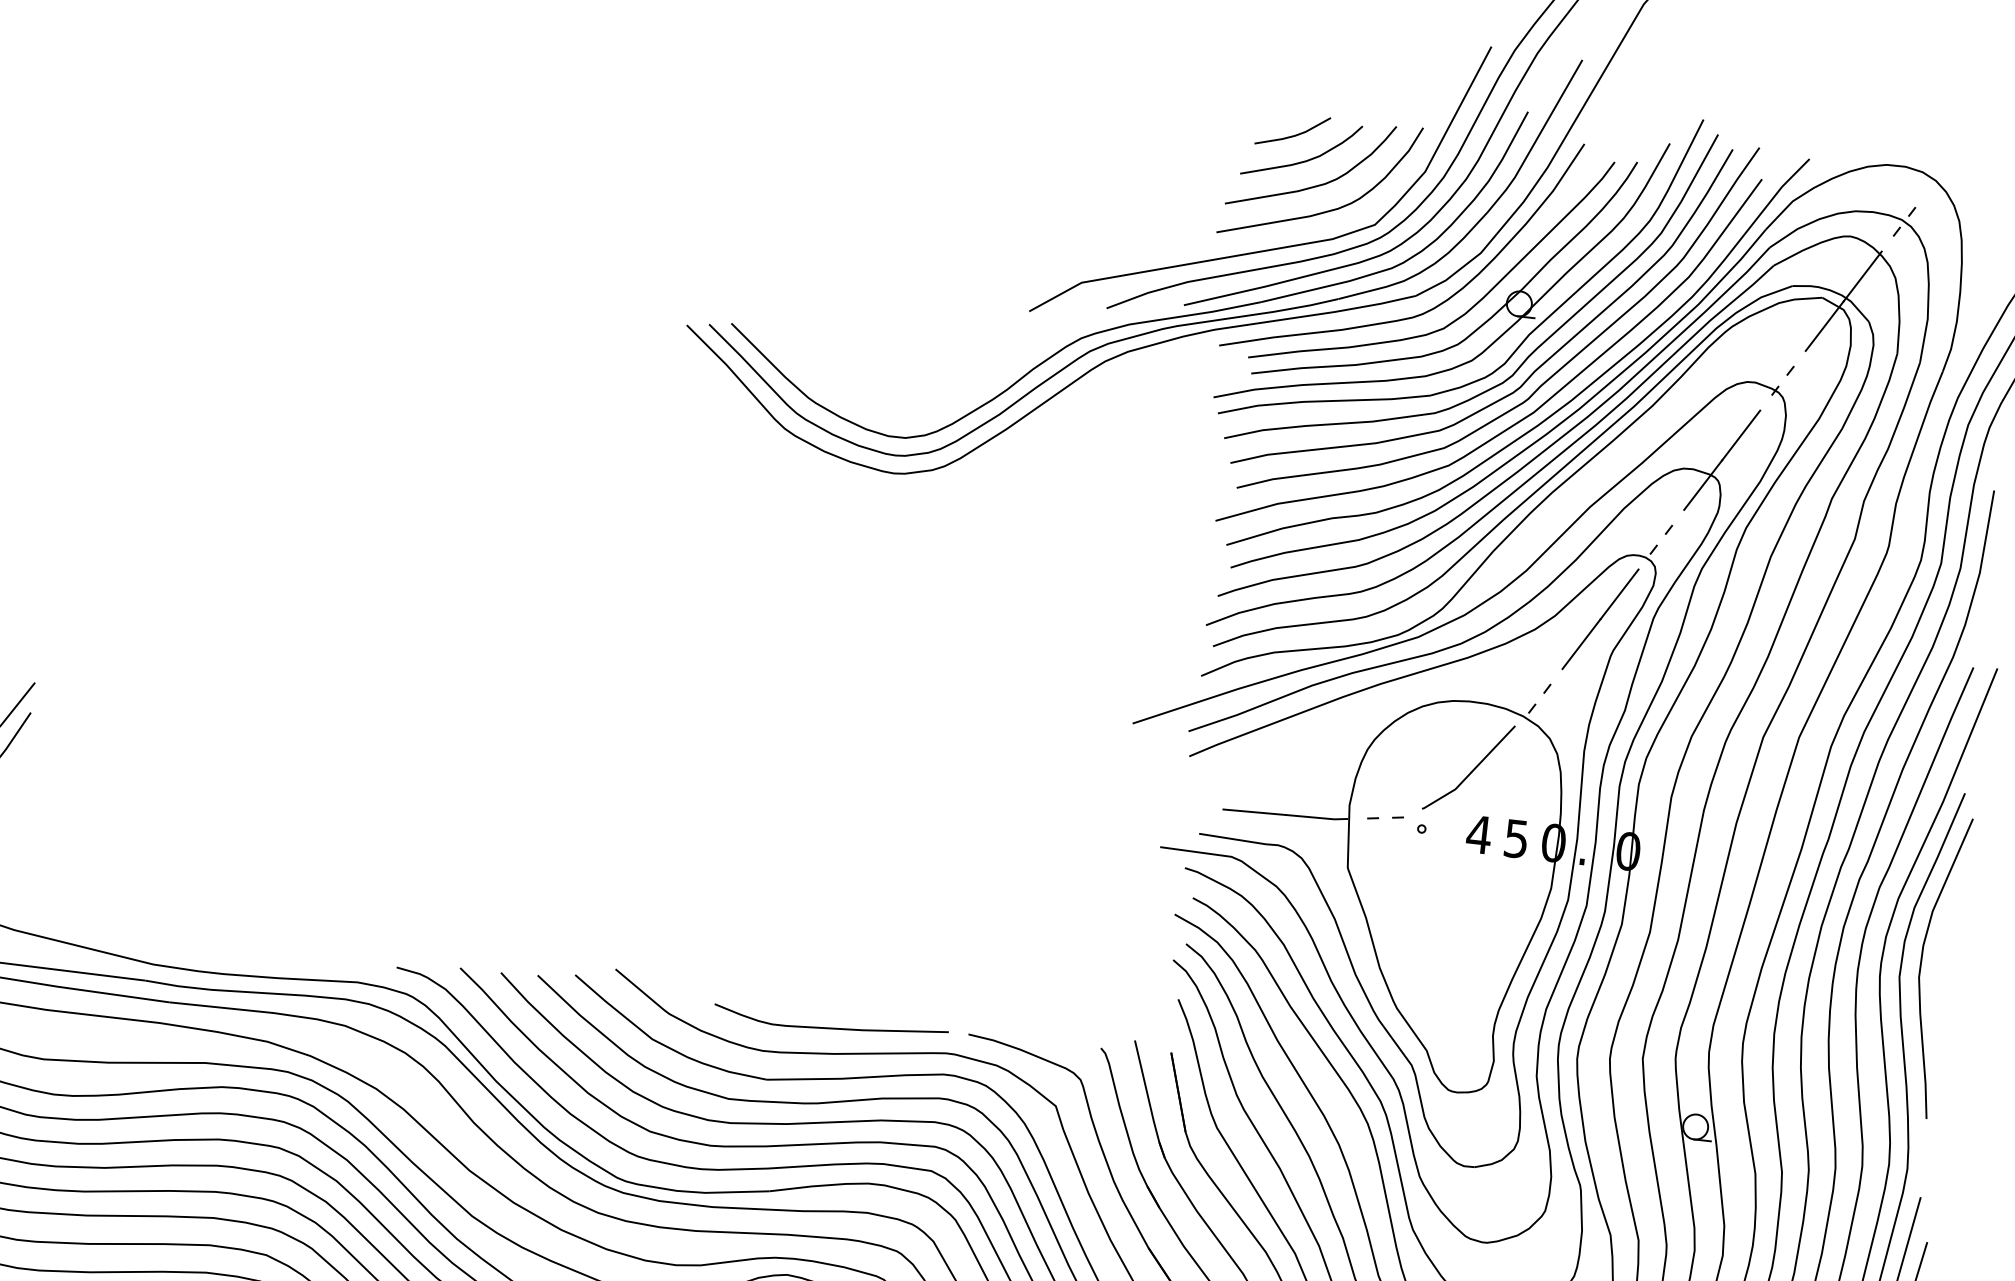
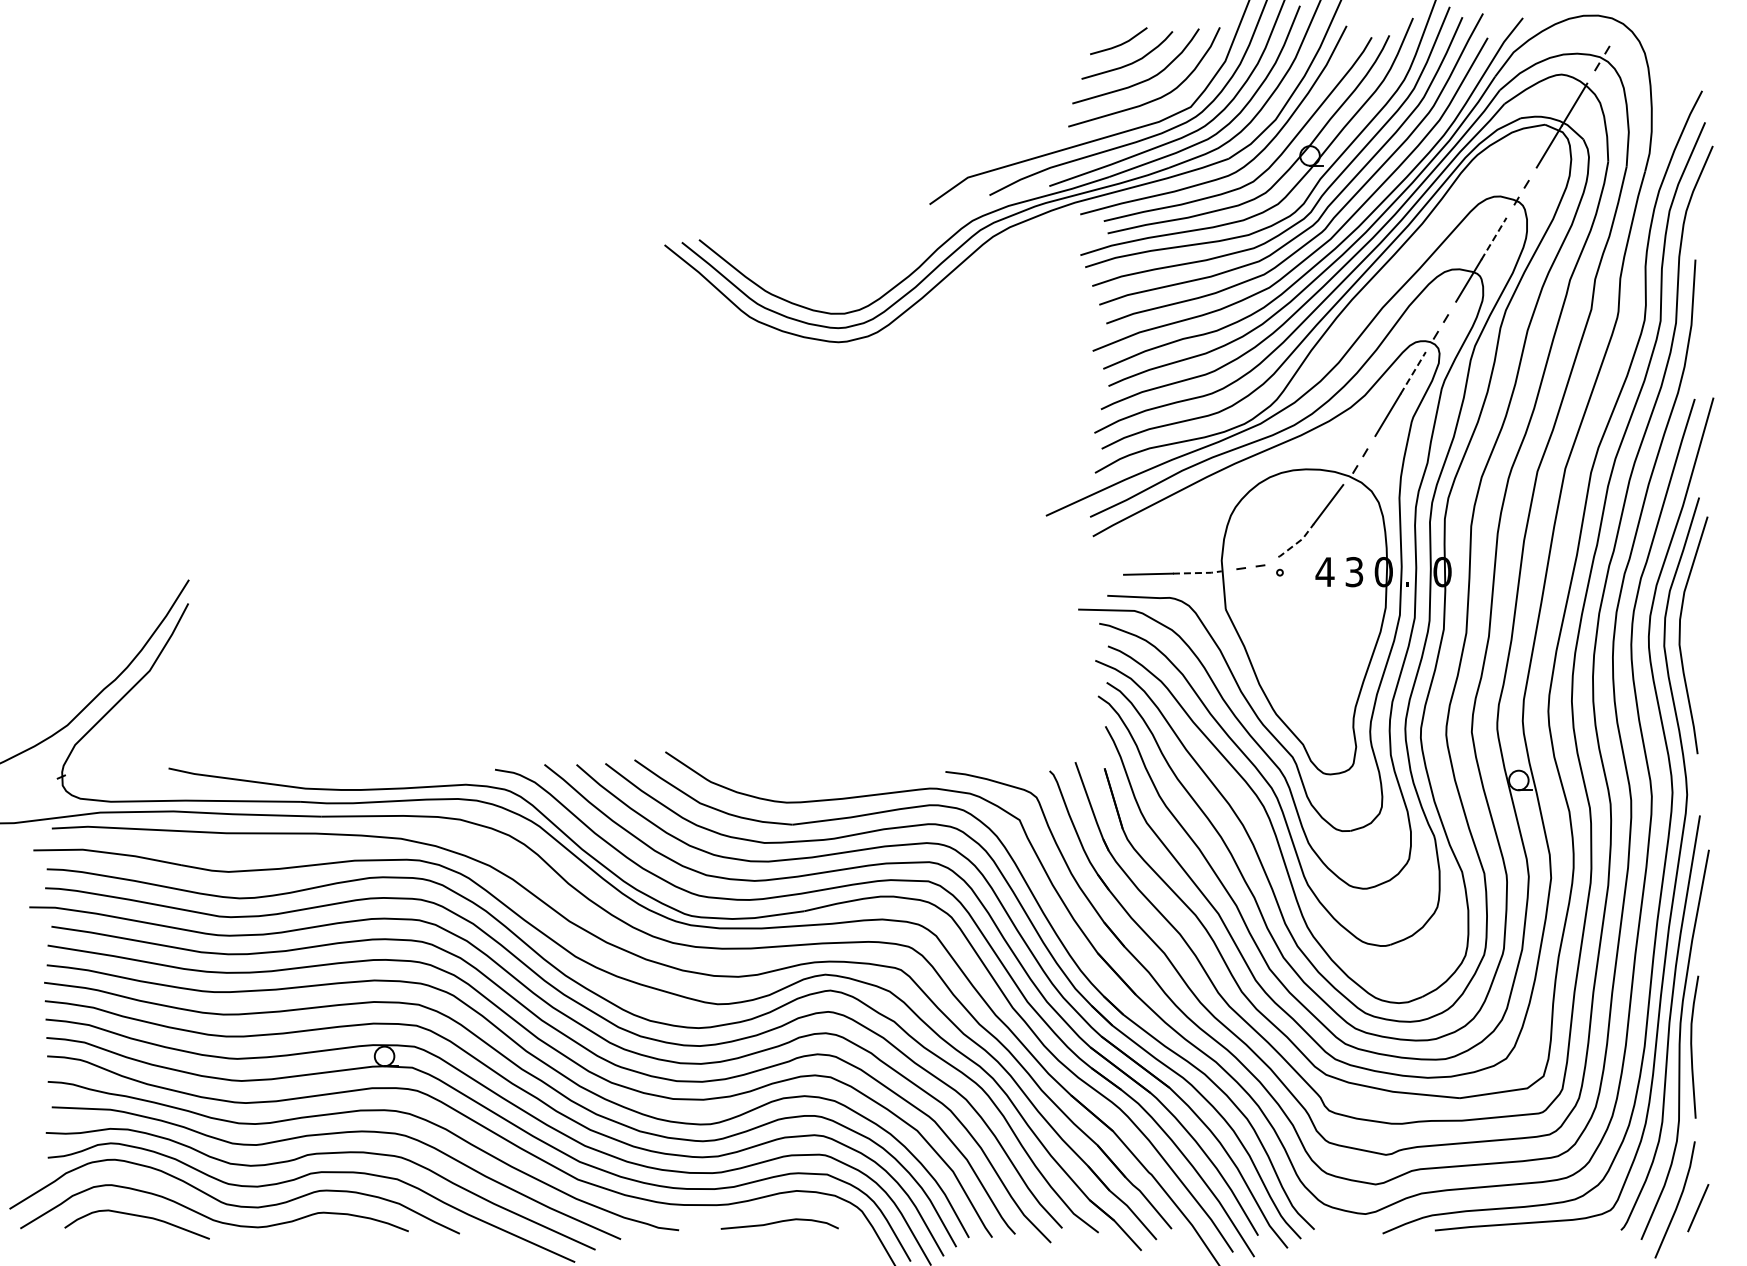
line: (1741, 435) -> (1494, 238), solid -> dashed
line: (1619, 593) -> (1413, 372), solid -> dashed
line: (1448, 793) -> (1297, 542), solid -> dashed
line: (1318, 818) -> (1198, 573), solid -> dashed
text: (1516, 838) -> (1354, 571), 5 -> 3
curve: (830, 1027) -> (837, 778), removed

